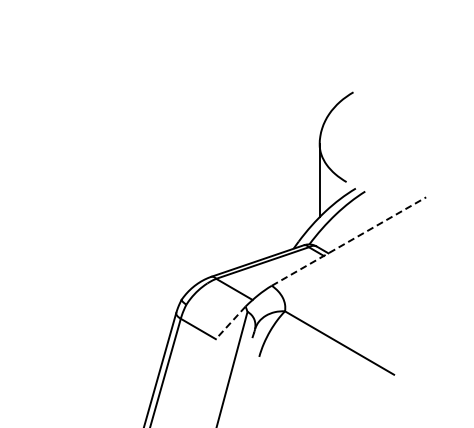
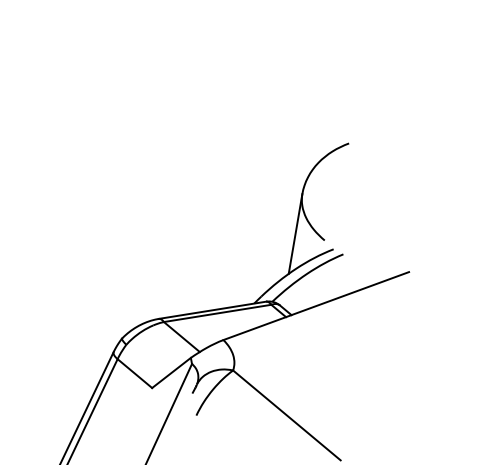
line: (349, 241) -> (316, 306), dashed -> solid
line: (230, 323) -> (171, 373), dashed -> solid

